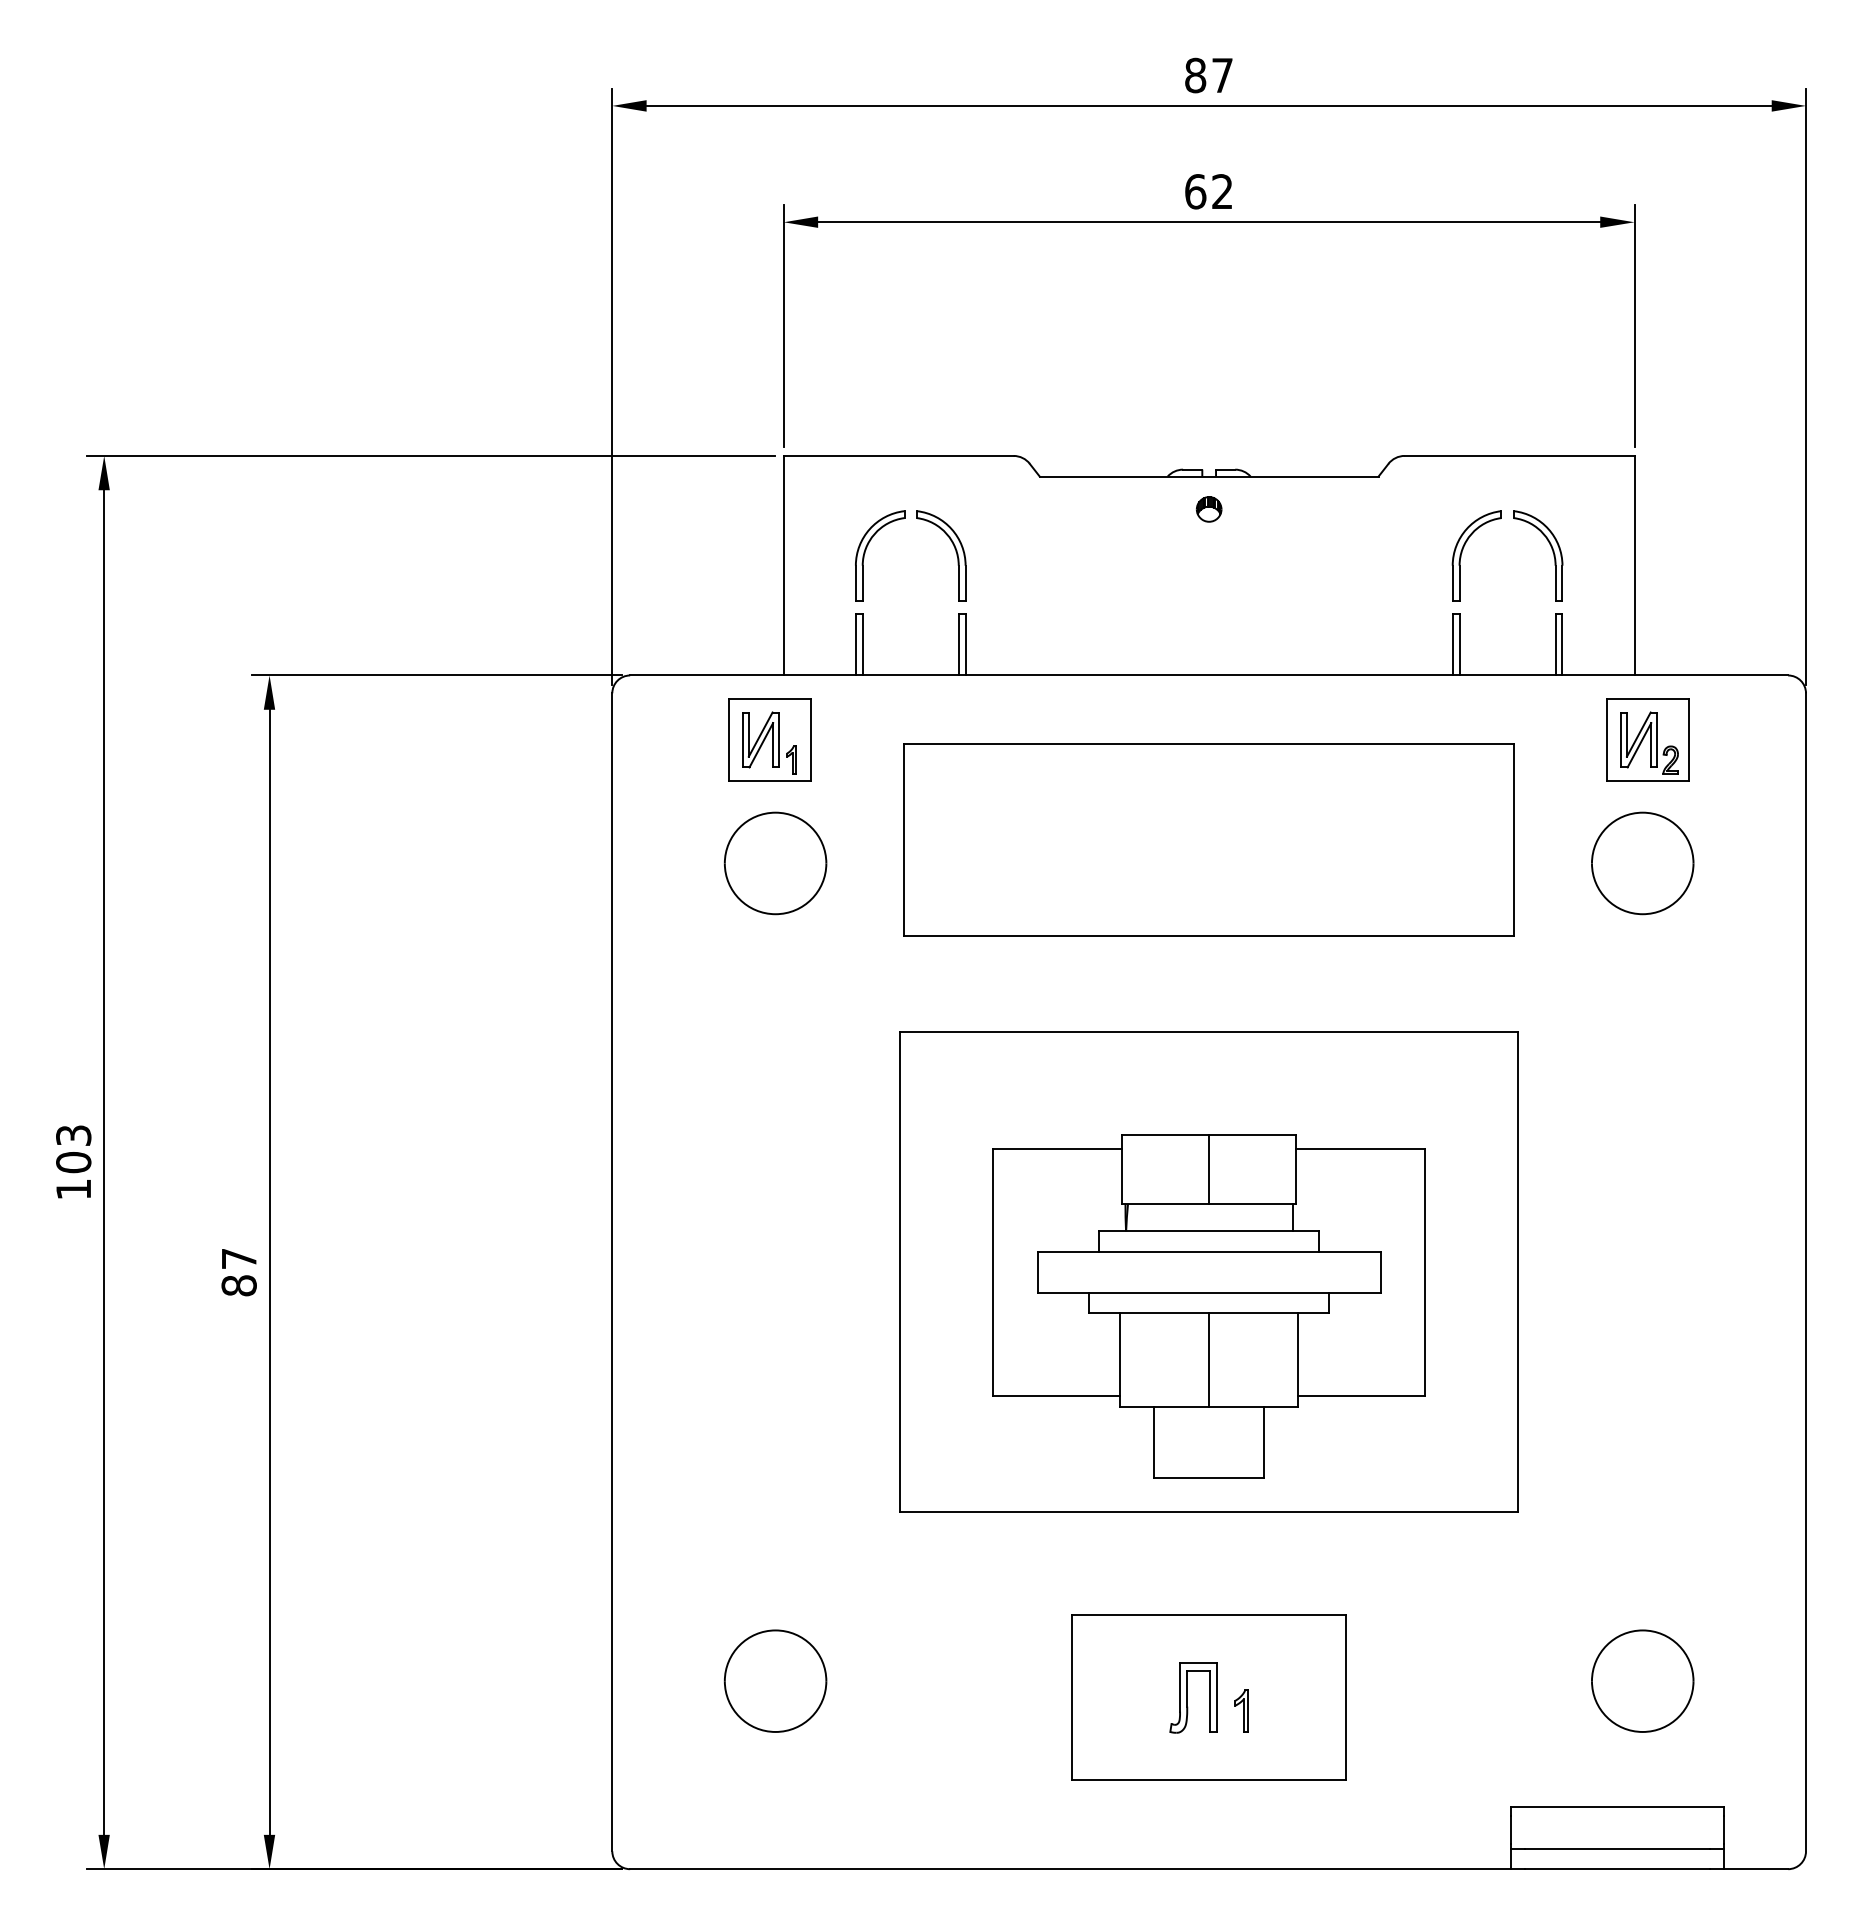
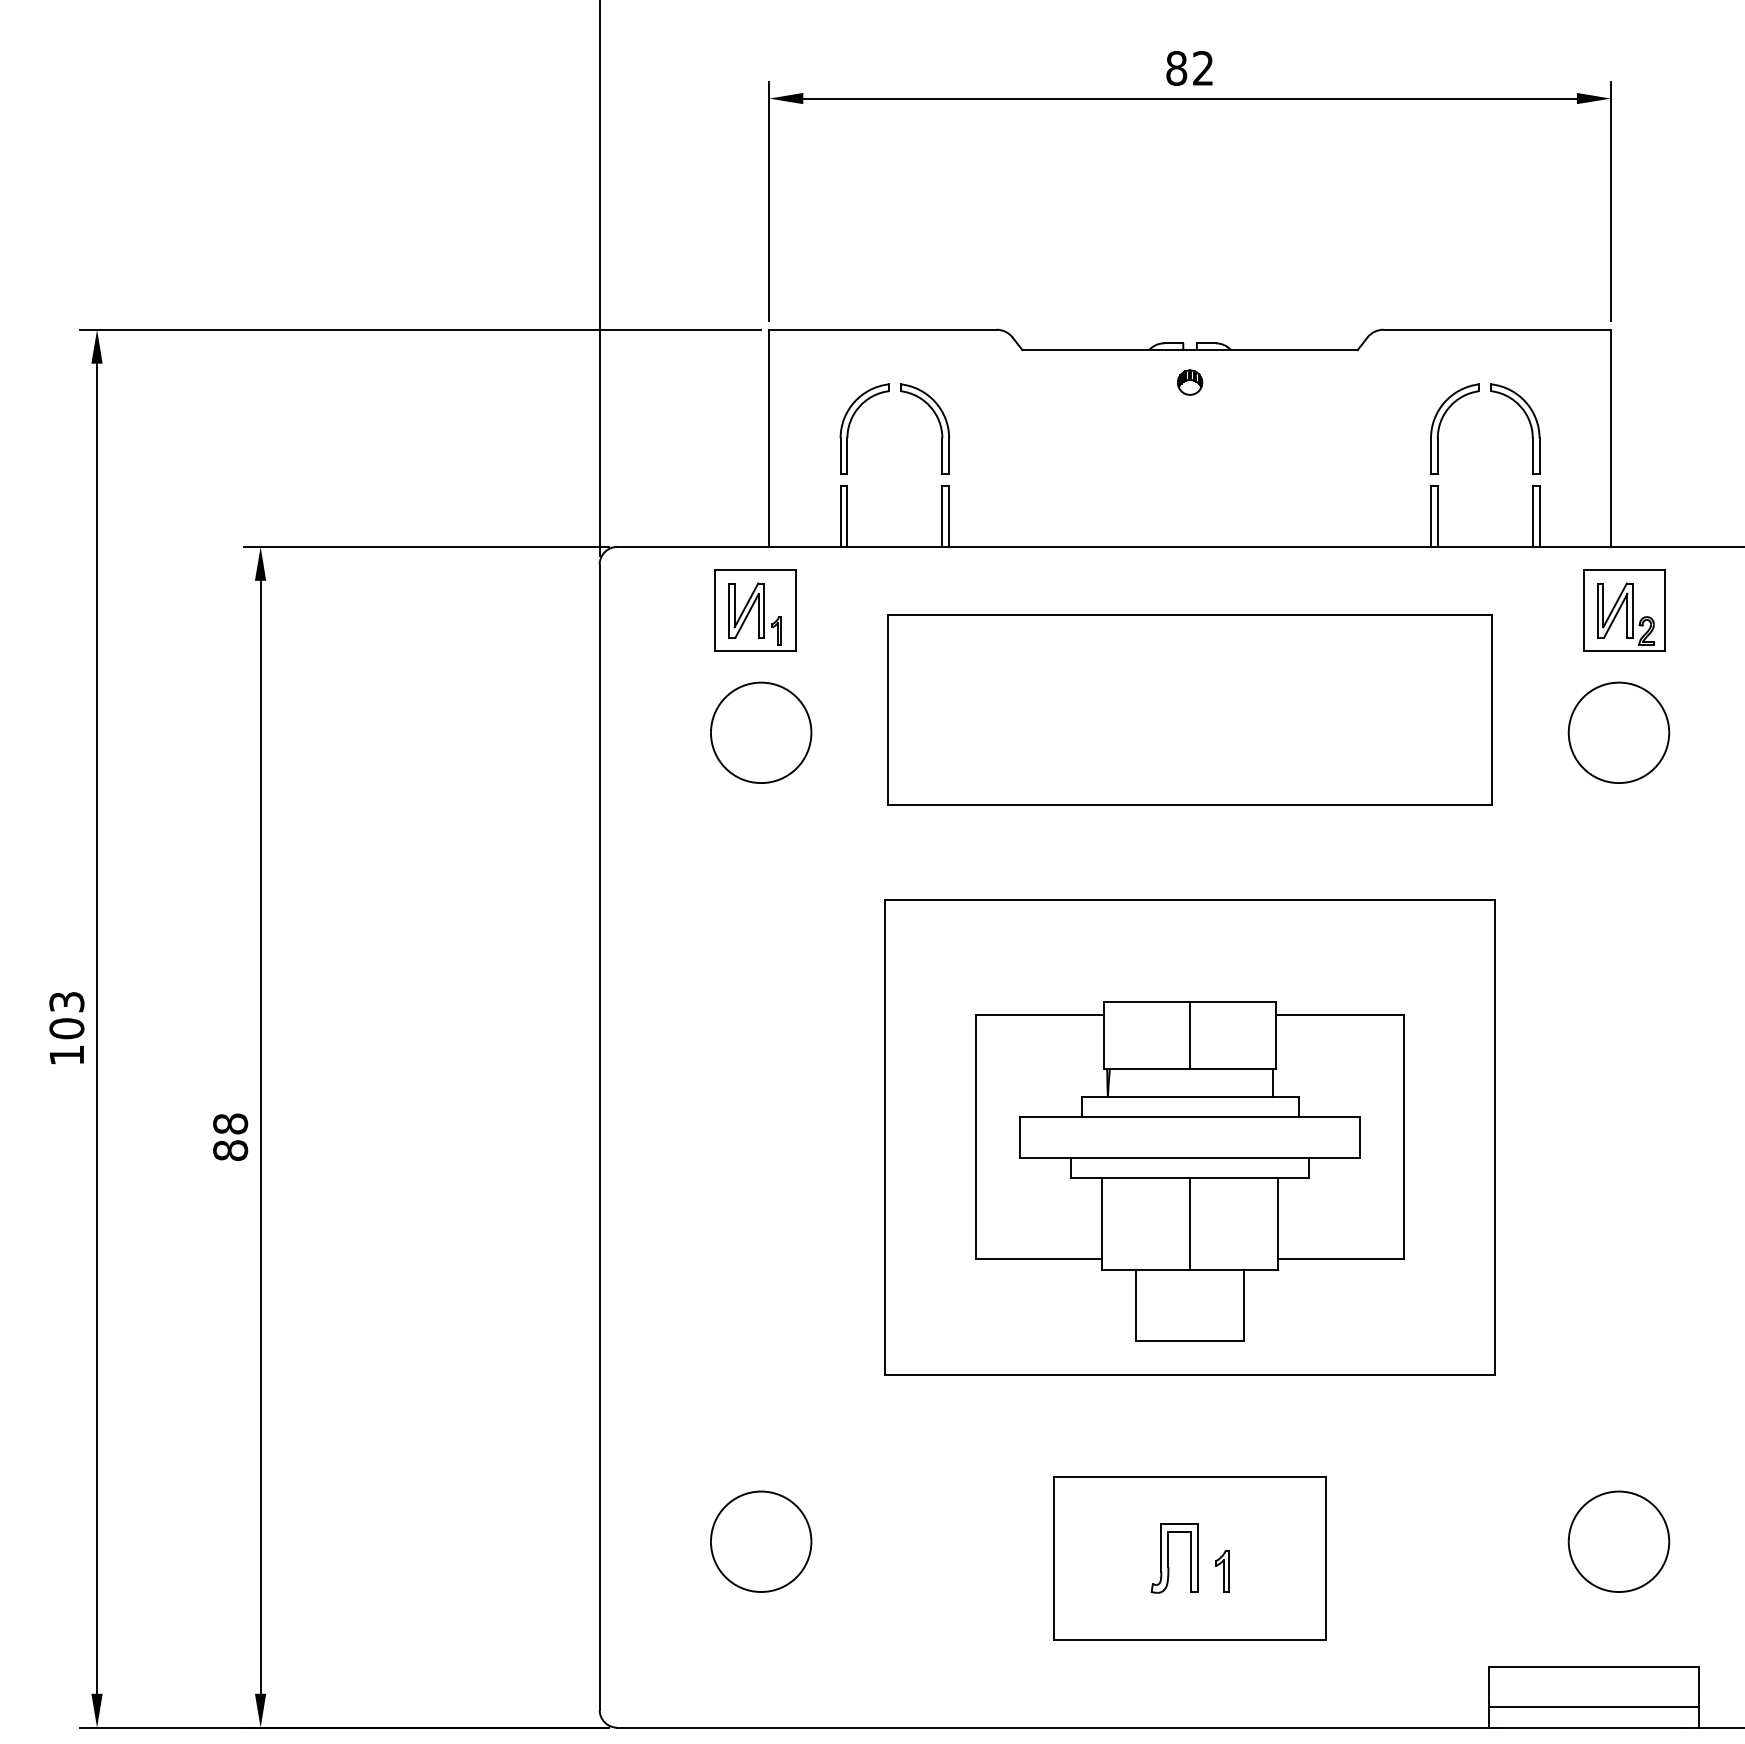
text: (1195, 191) -> (1176, 68), 62 -> 82
text: (238, 1258) -> (229, 1123), 87 -> 88

